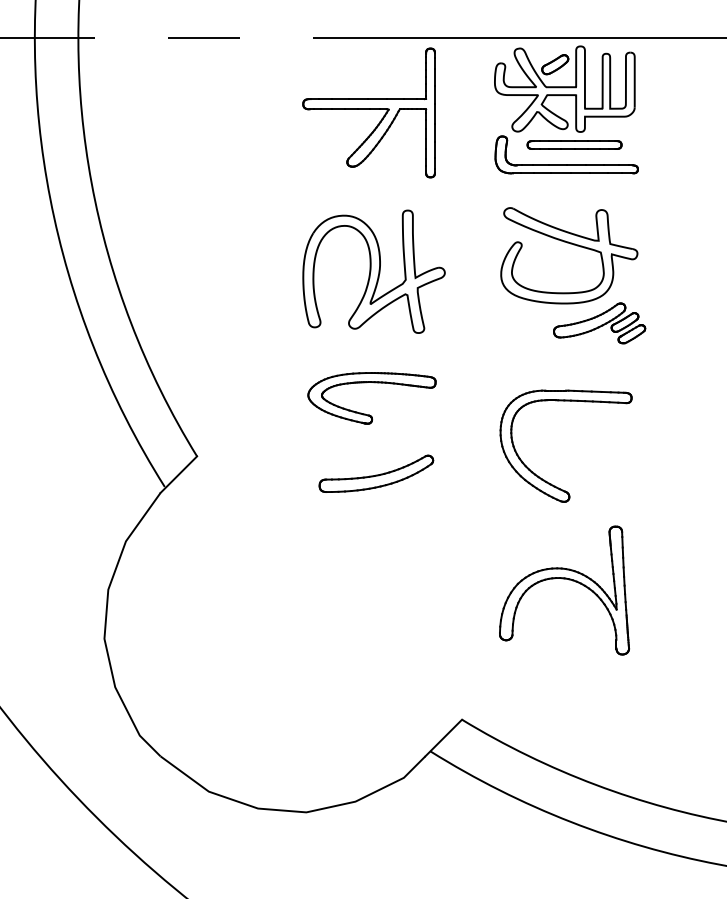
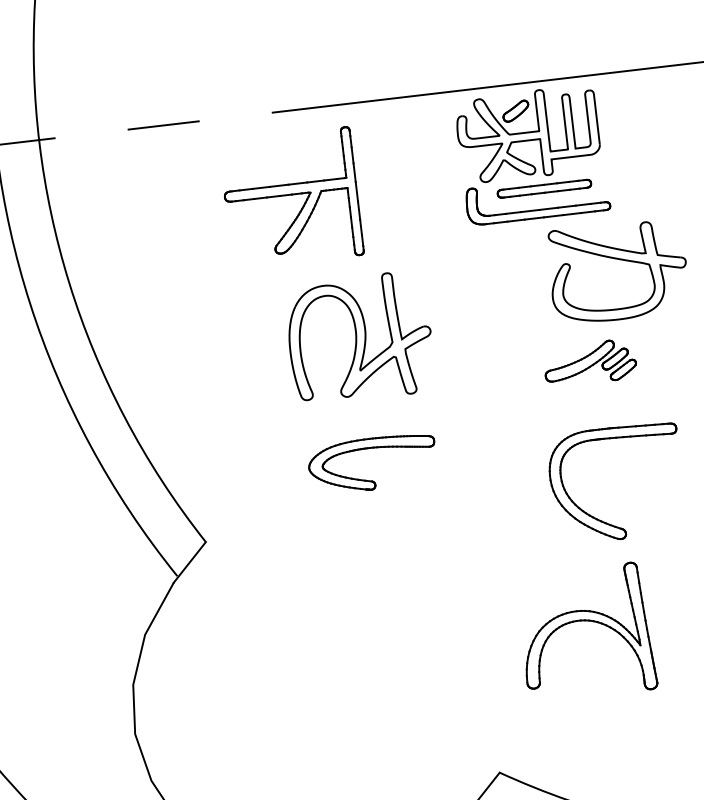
part: (368, 112) -> (290, 197), moved
part: (573, 245) -> (621, 260), moved
part: (376, 473) -> (386, 538), removed
part: (544, 479) -> (599, 519), moved

